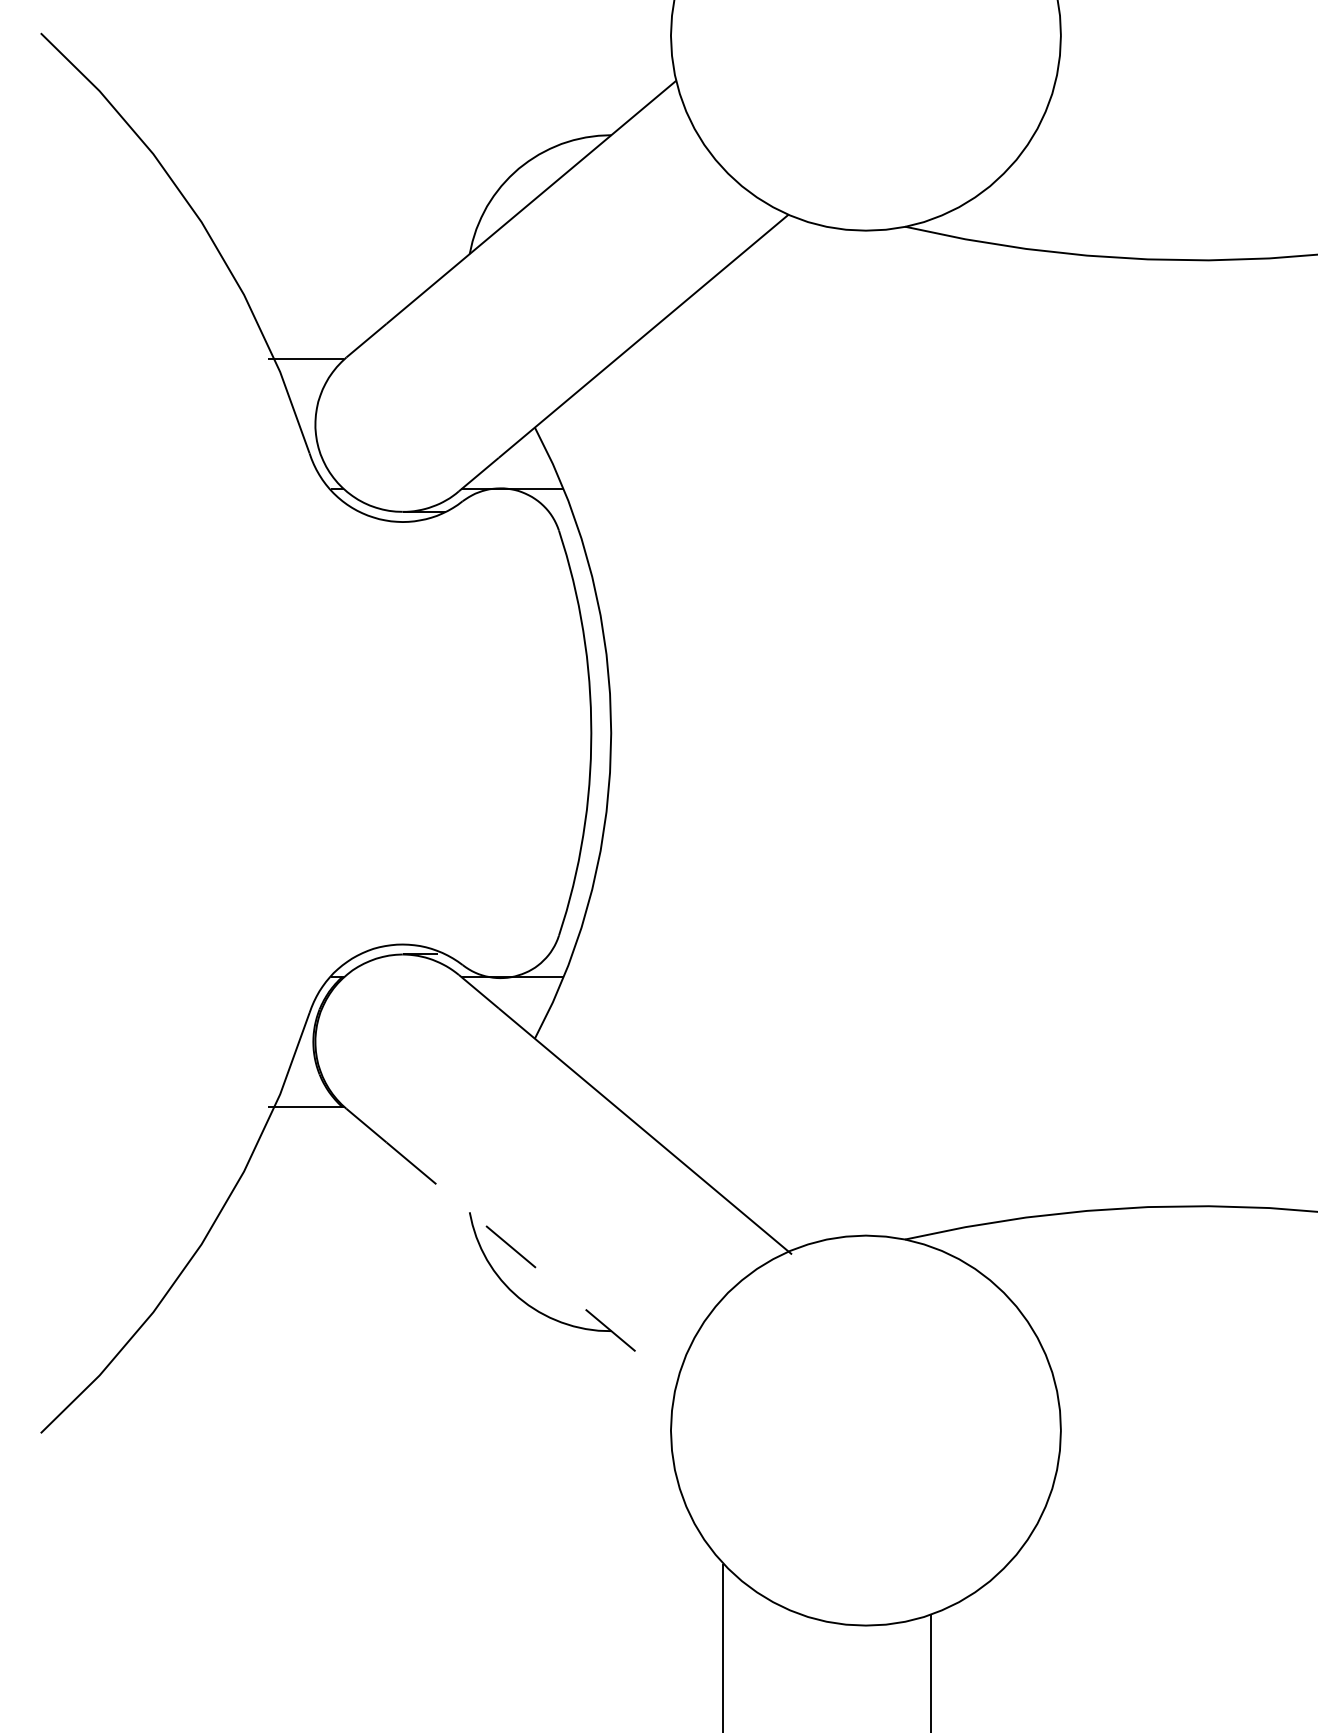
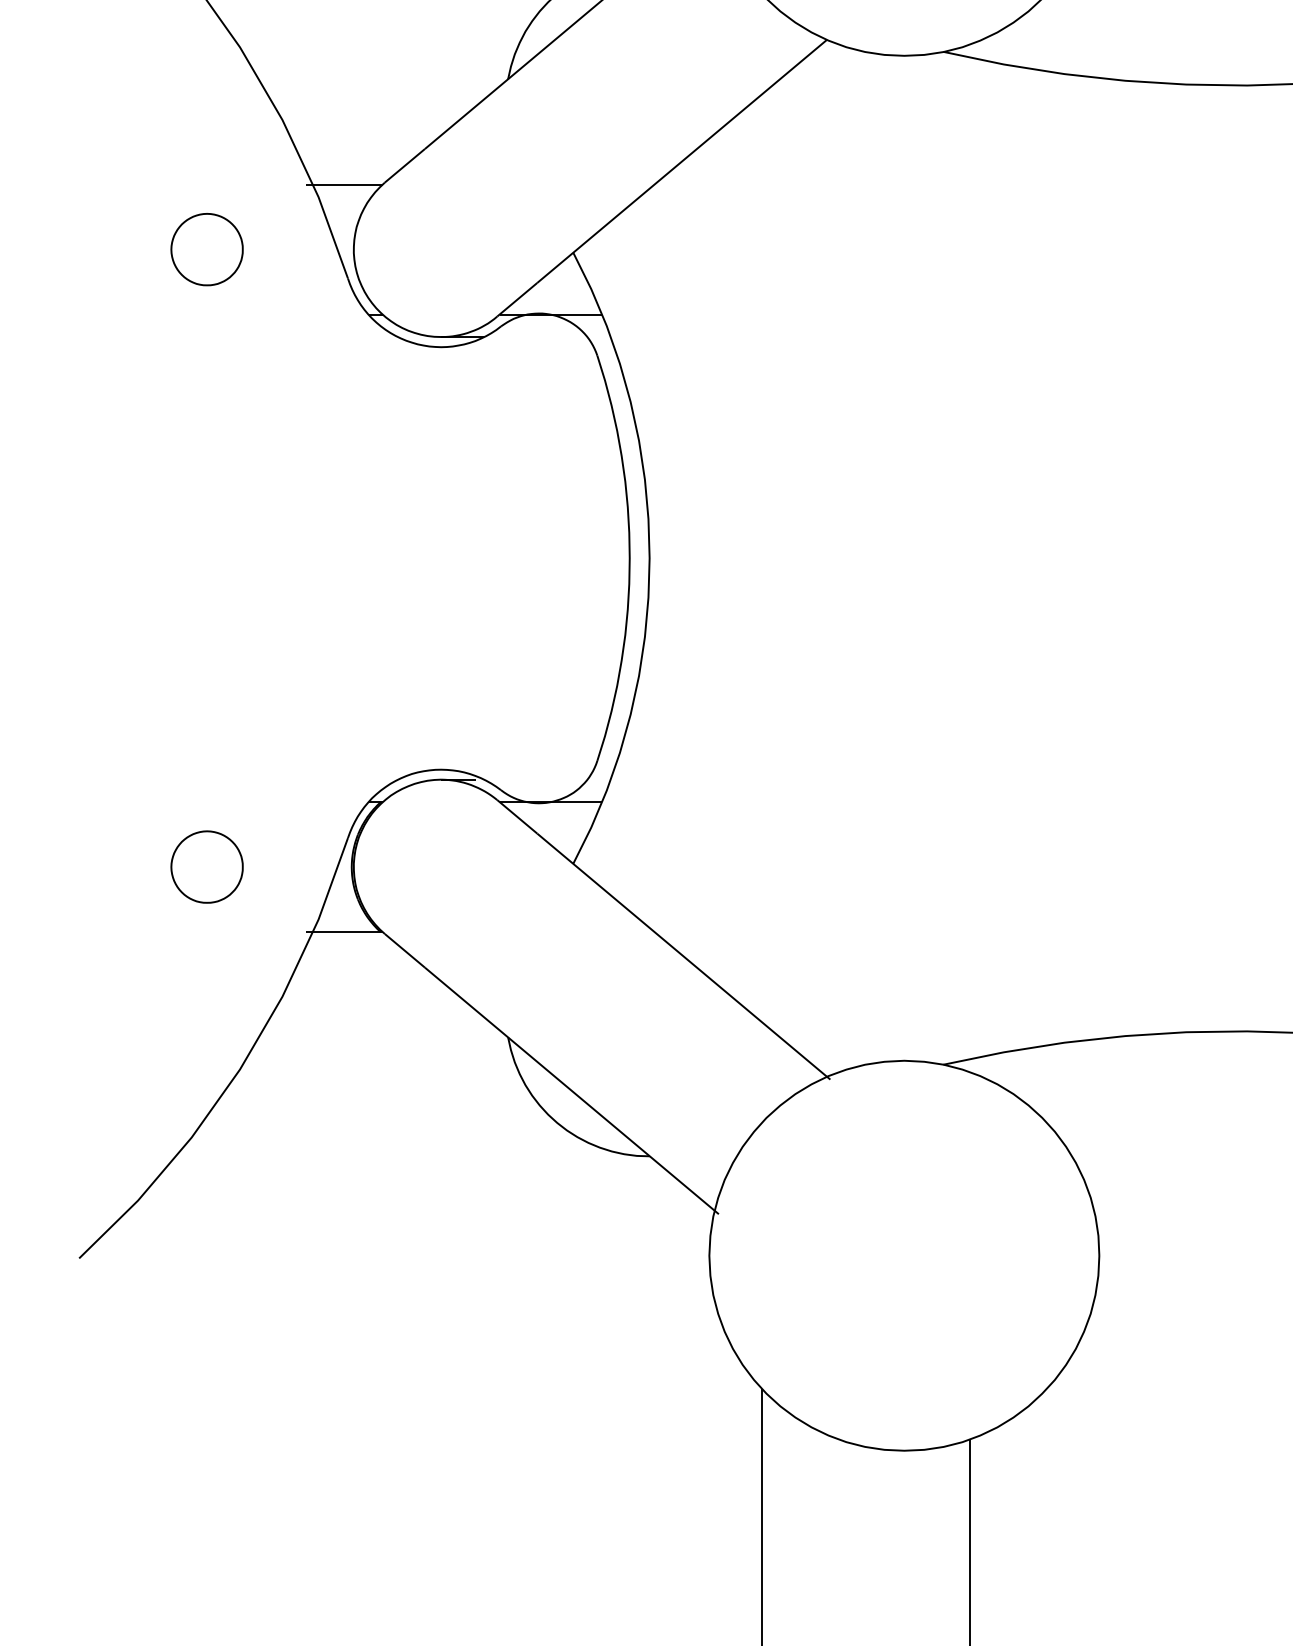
part: (168, 424) -> (206, 249), added
part: (168, 1041) -> (206, 866), added
line: (533, 1265) -> (571, 1090), dashed -> solid

